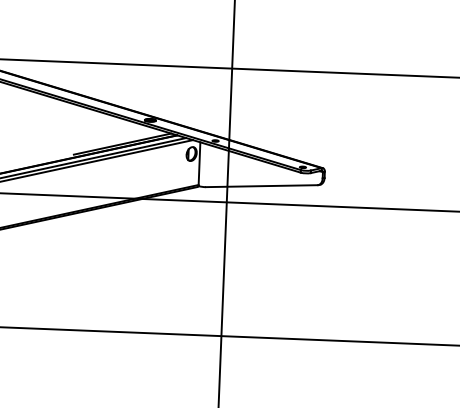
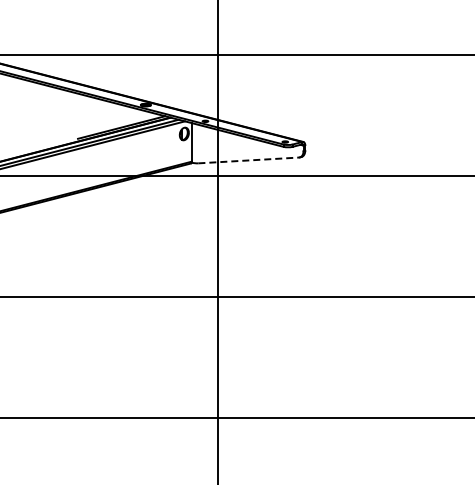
line: (262, 186) -> (249, 160), solid -> dashed

